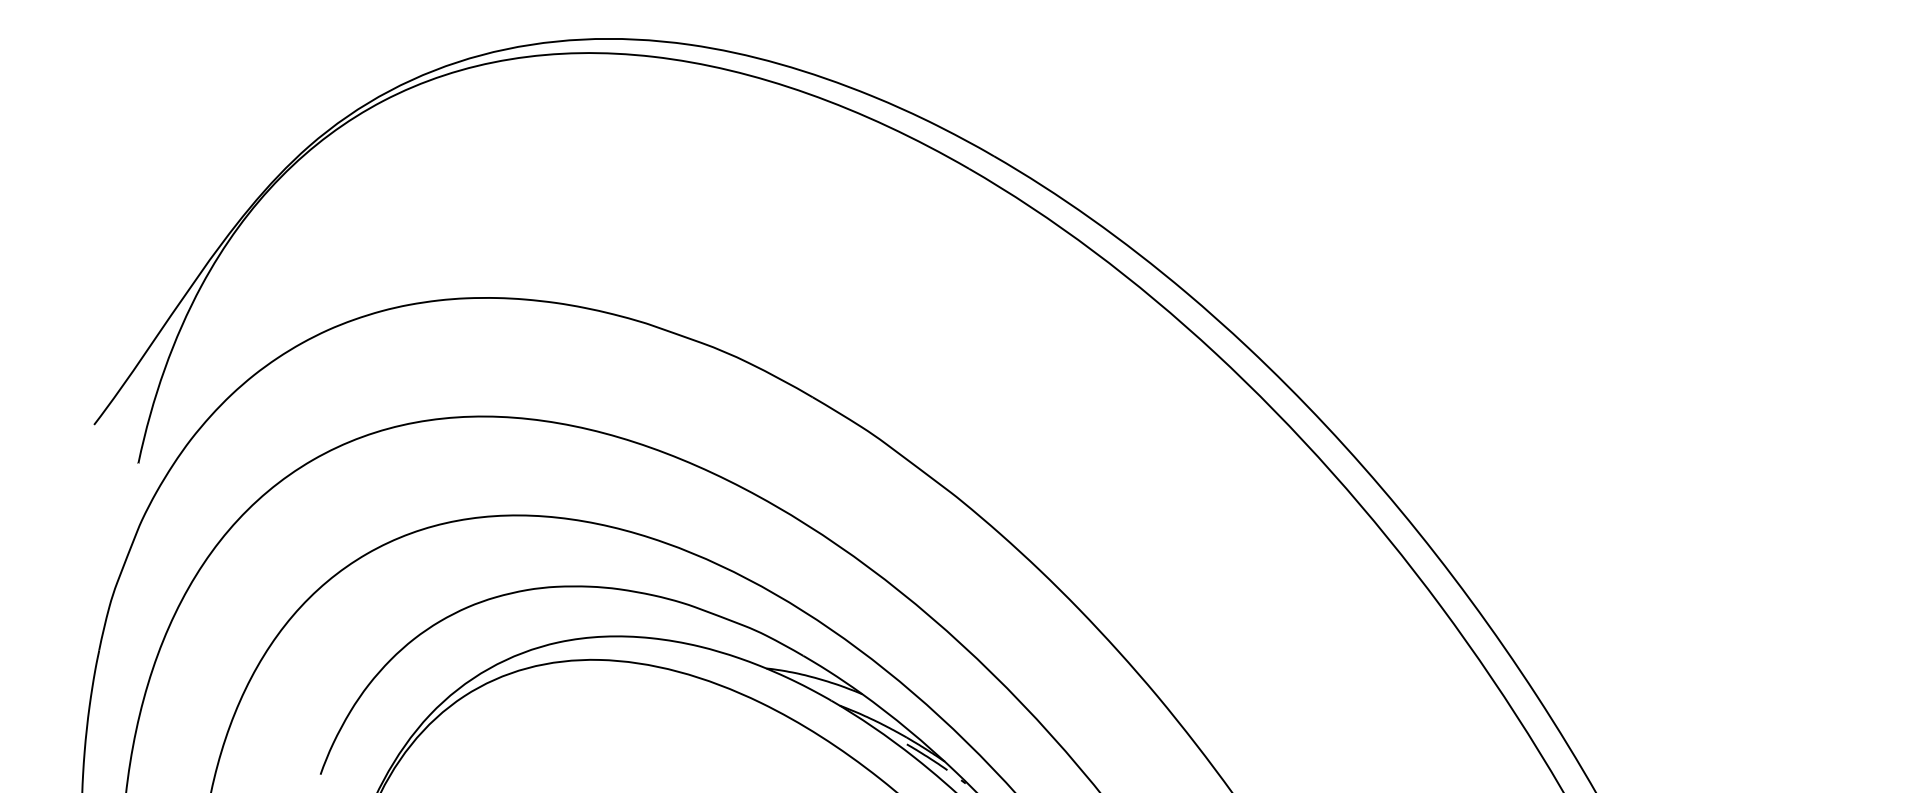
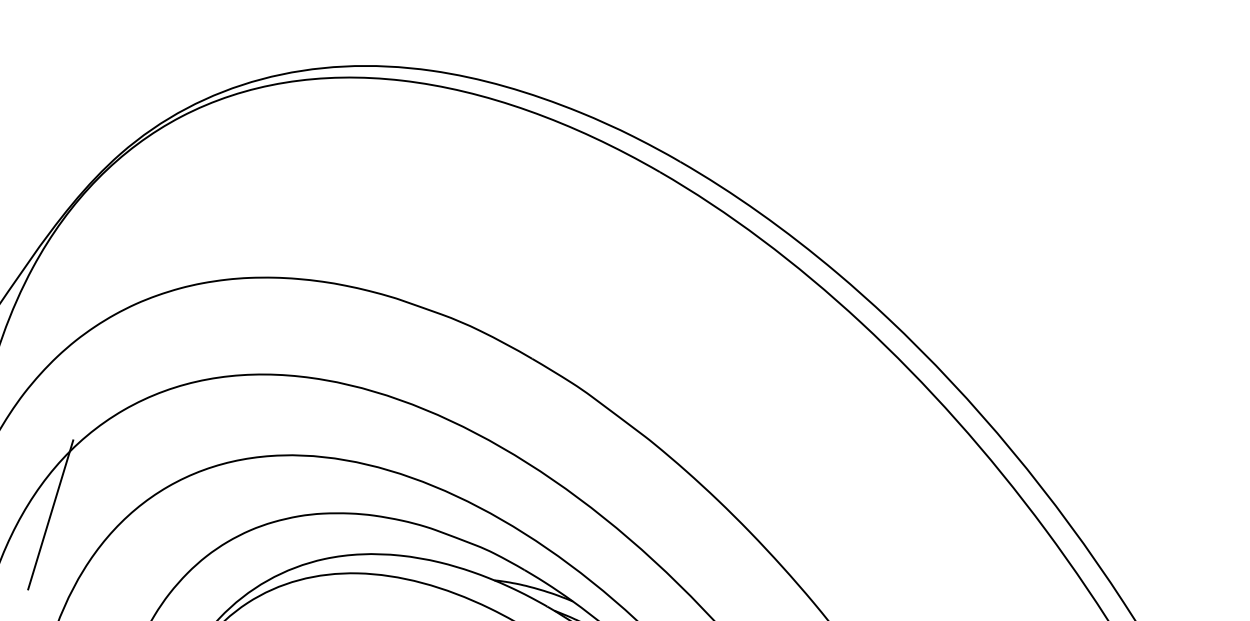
line: (222, 588) -> (49, 515), added

